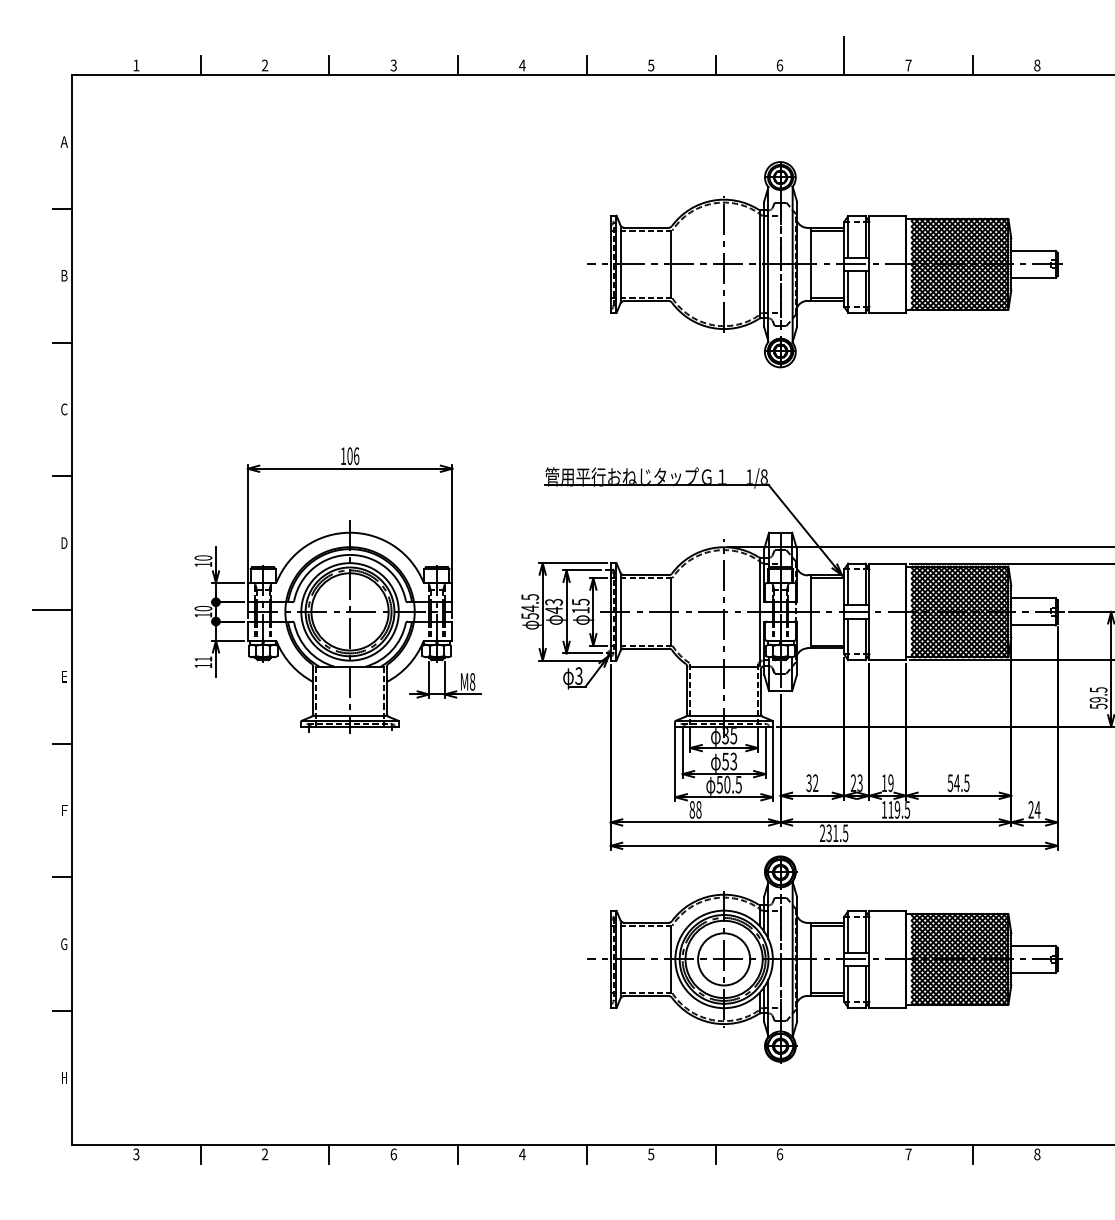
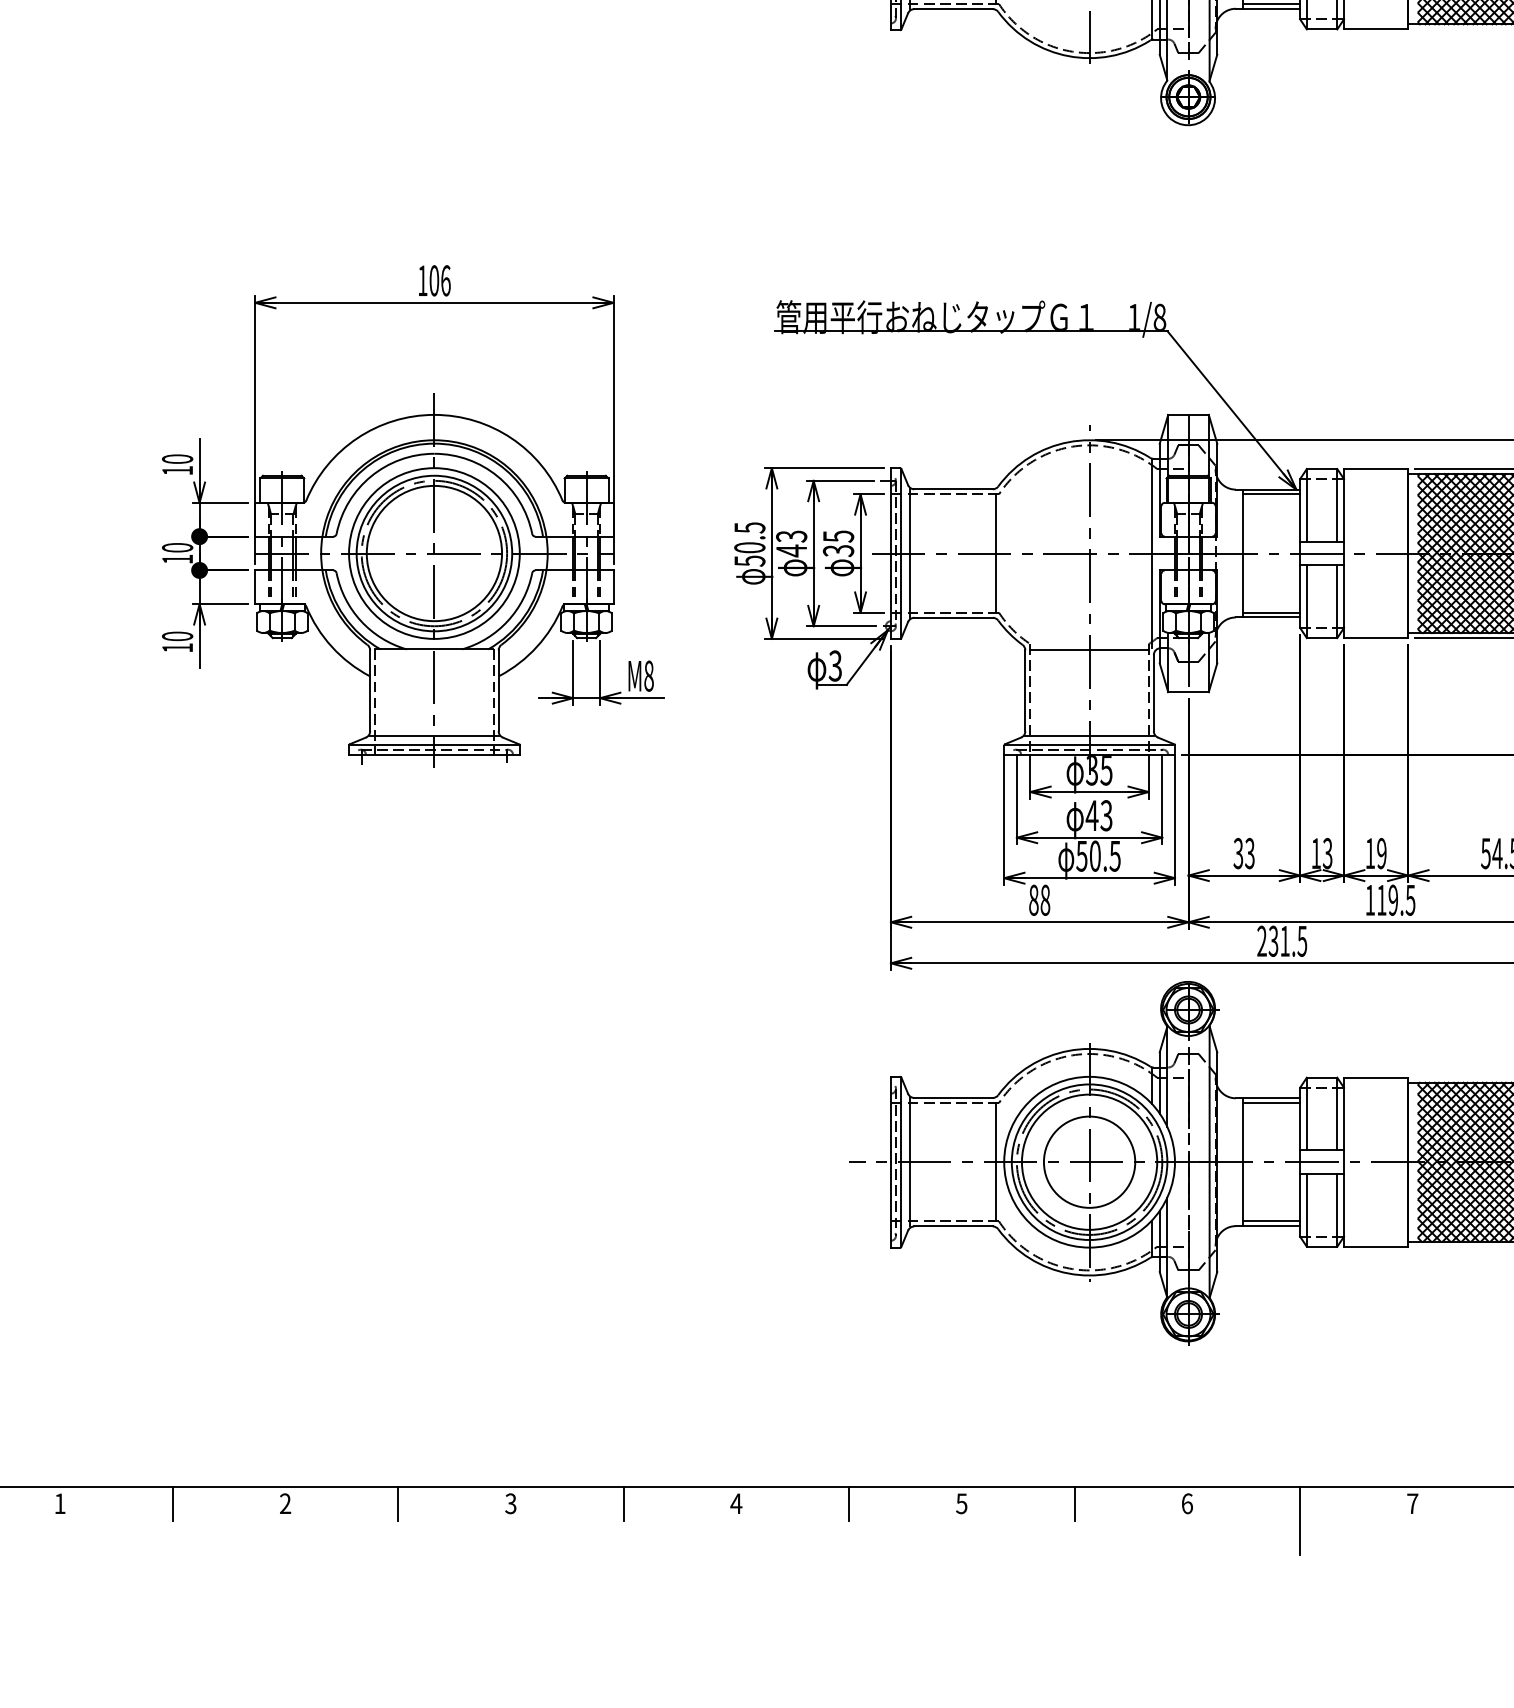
text: (530, 608) -> (750, 547), 54.5 -> 50.5
text: (580, 610) -> (838, 551), 15 -> 35
text: (203, 658) -> (177, 635), 11 -> 10
text: (725, 761) -> (1092, 815), 53 -> 43
text: (853, 782) -> (1316, 852), 23 -> 13
text: (815, 783) -> (1249, 854), 32 -> 33
text: (136, 1154) -> (60, 1503), 3 -> 1
text: (393, 1154) -> (510, 1503), 6 -> 3
line: (844, 1163) -> (1300, 1519), added

